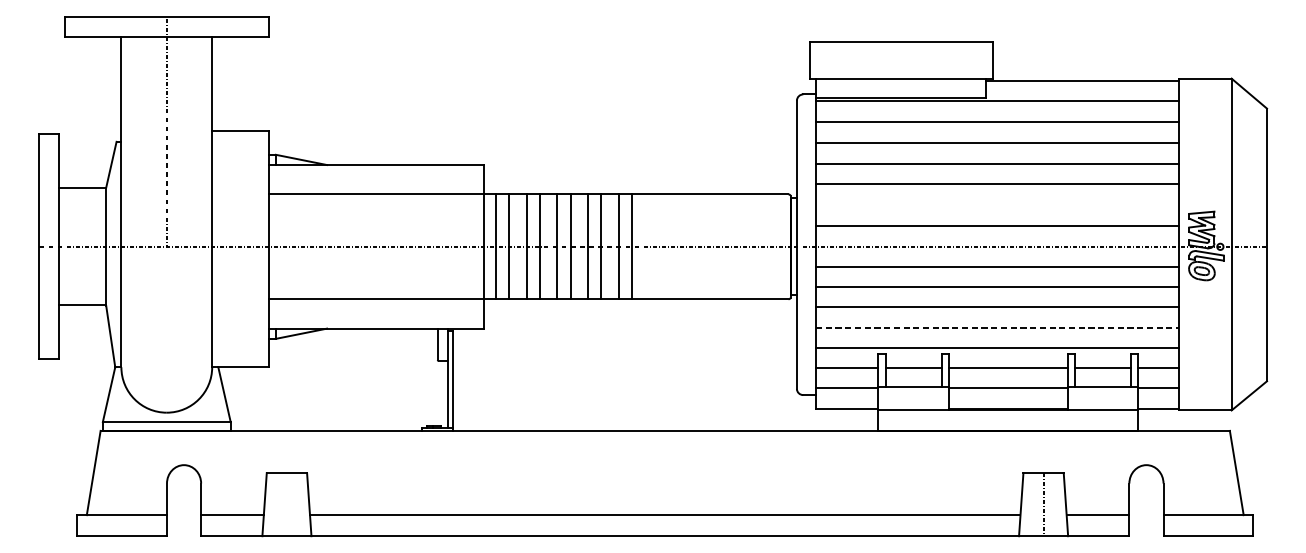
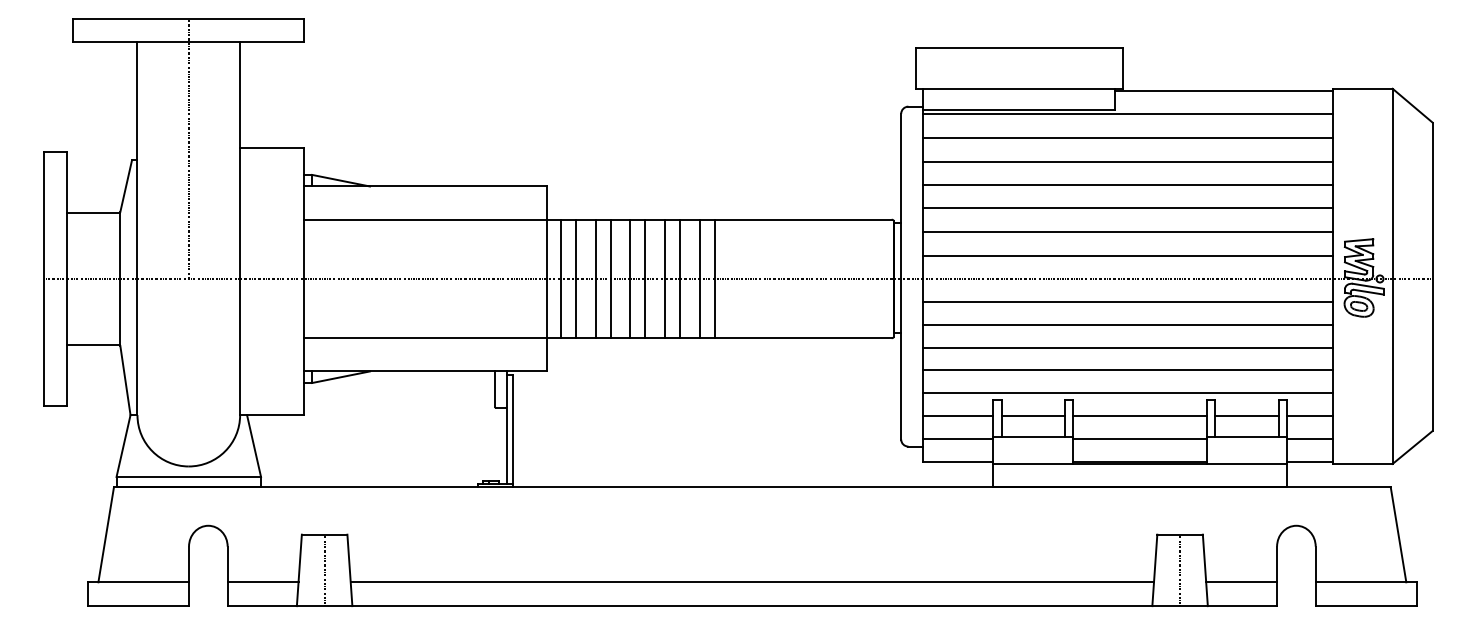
line: (997, 205) -> (1127, 232), added
line: (997, 327) -> (1128, 370), dashed -> solid
line: (286, 504) -> (324, 570), added

